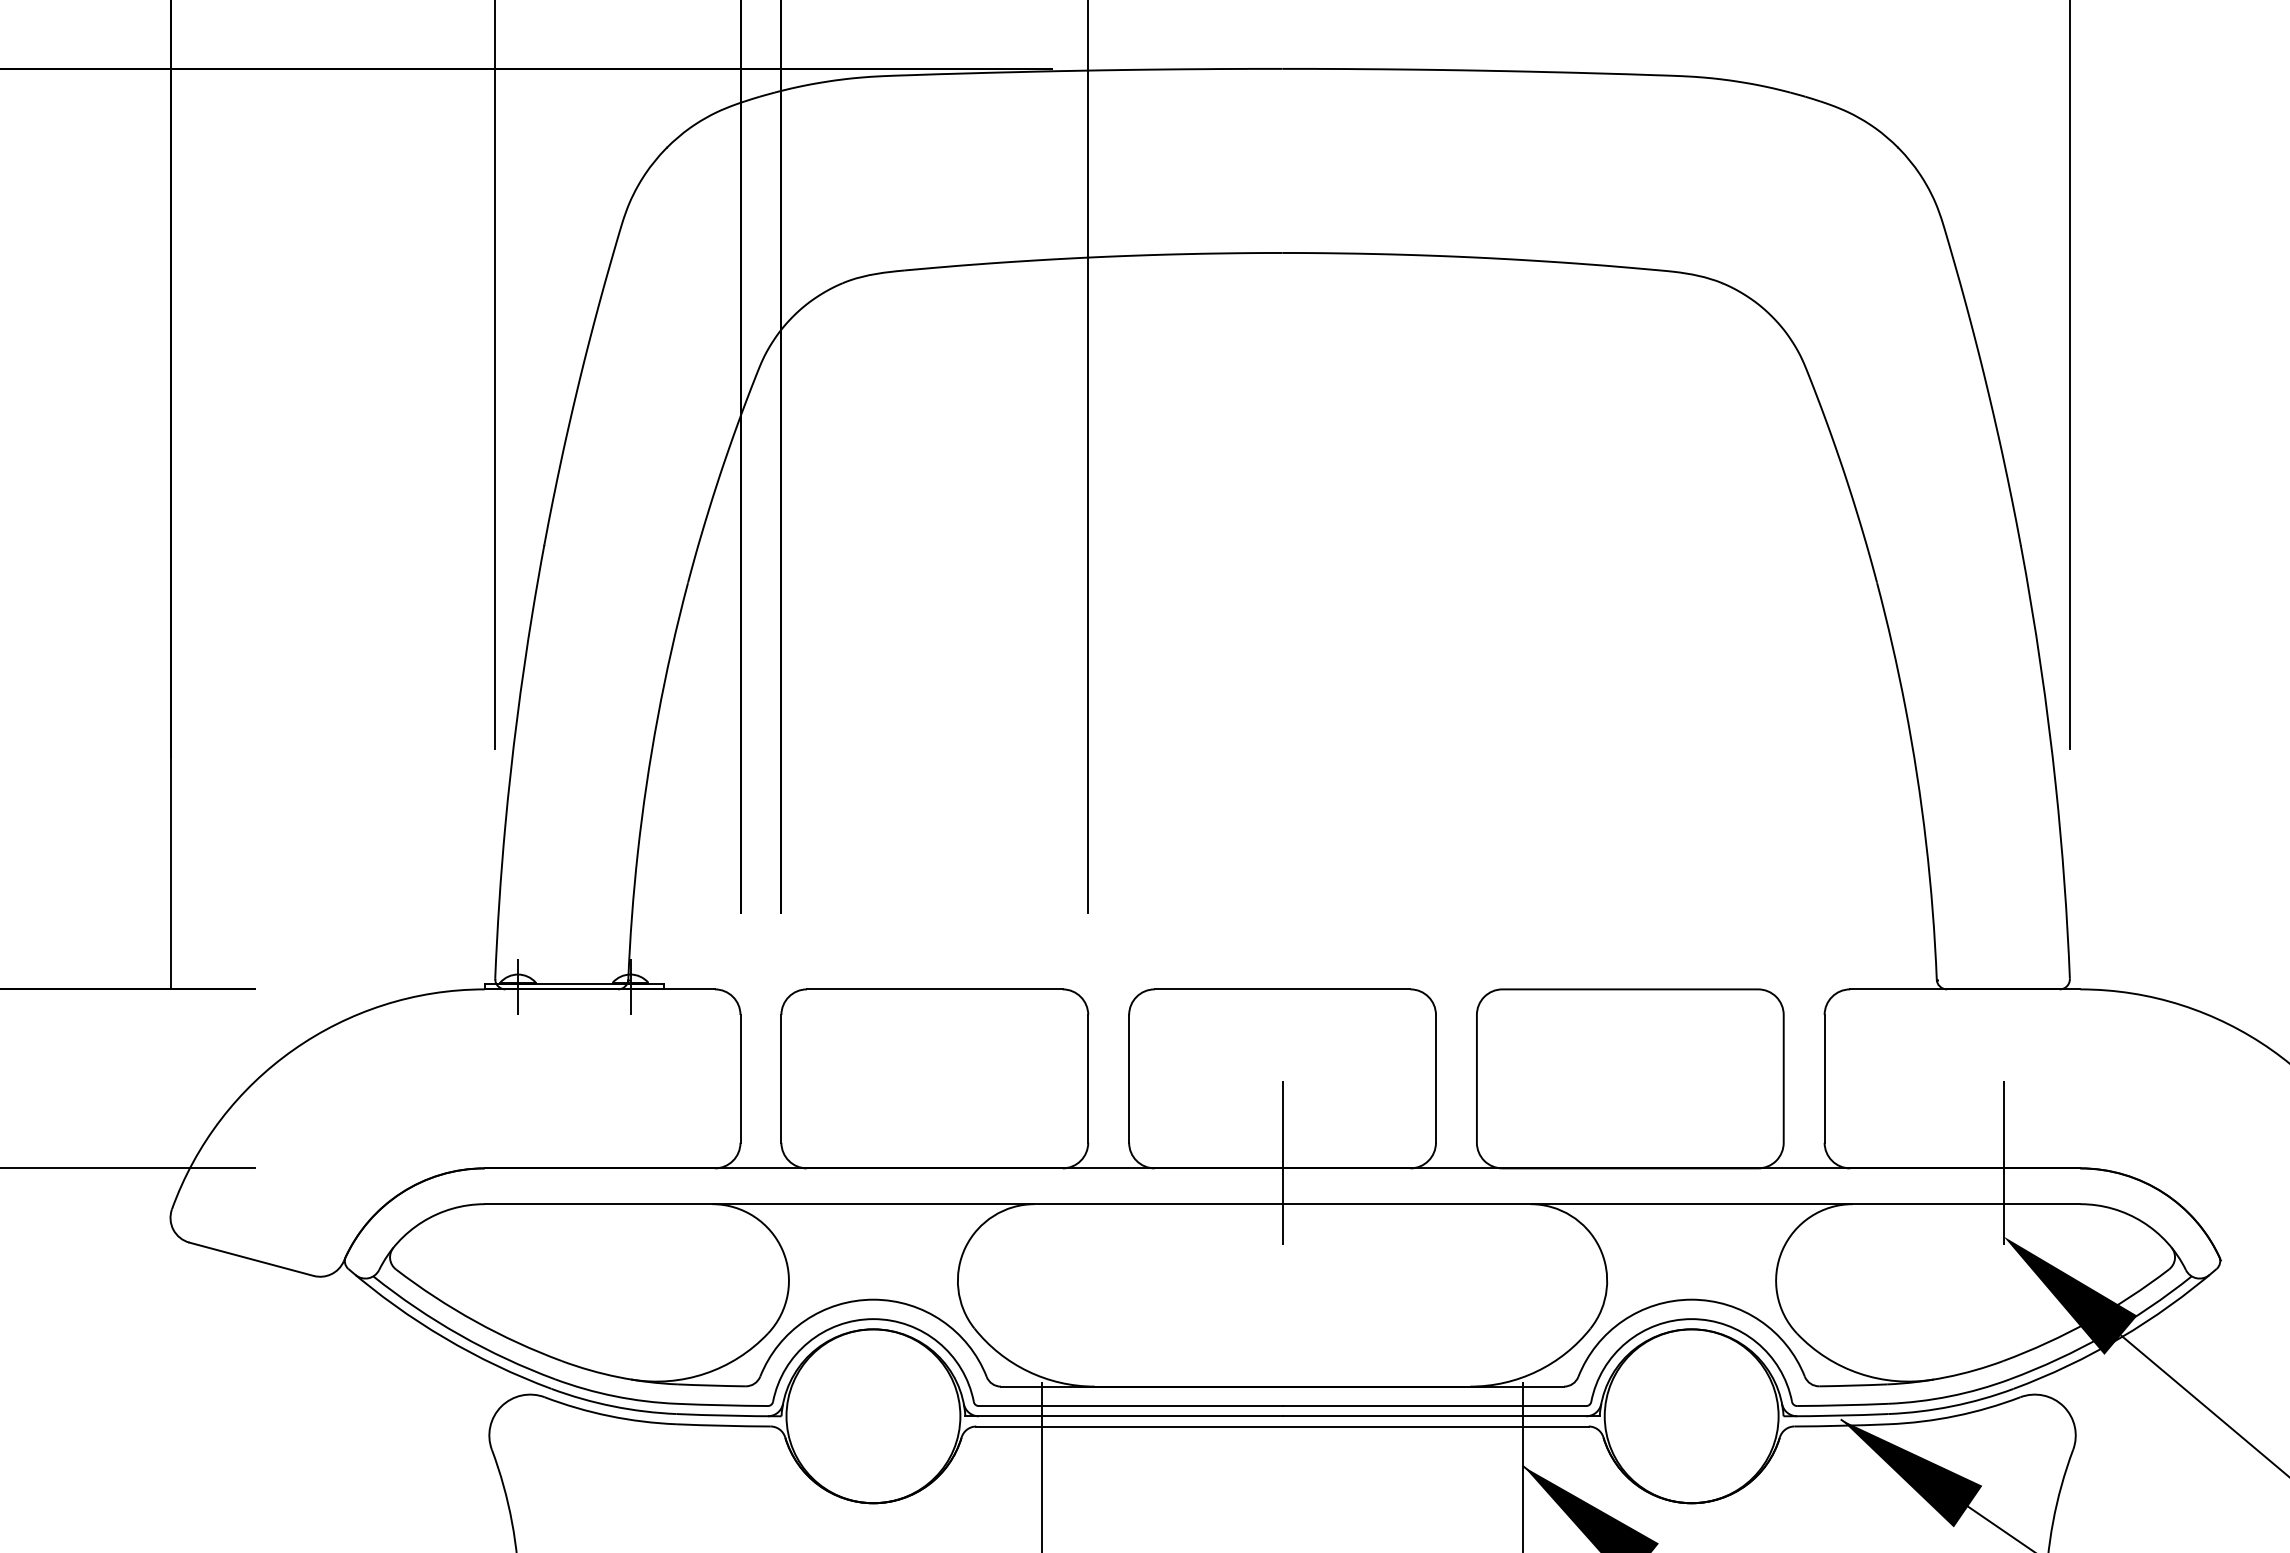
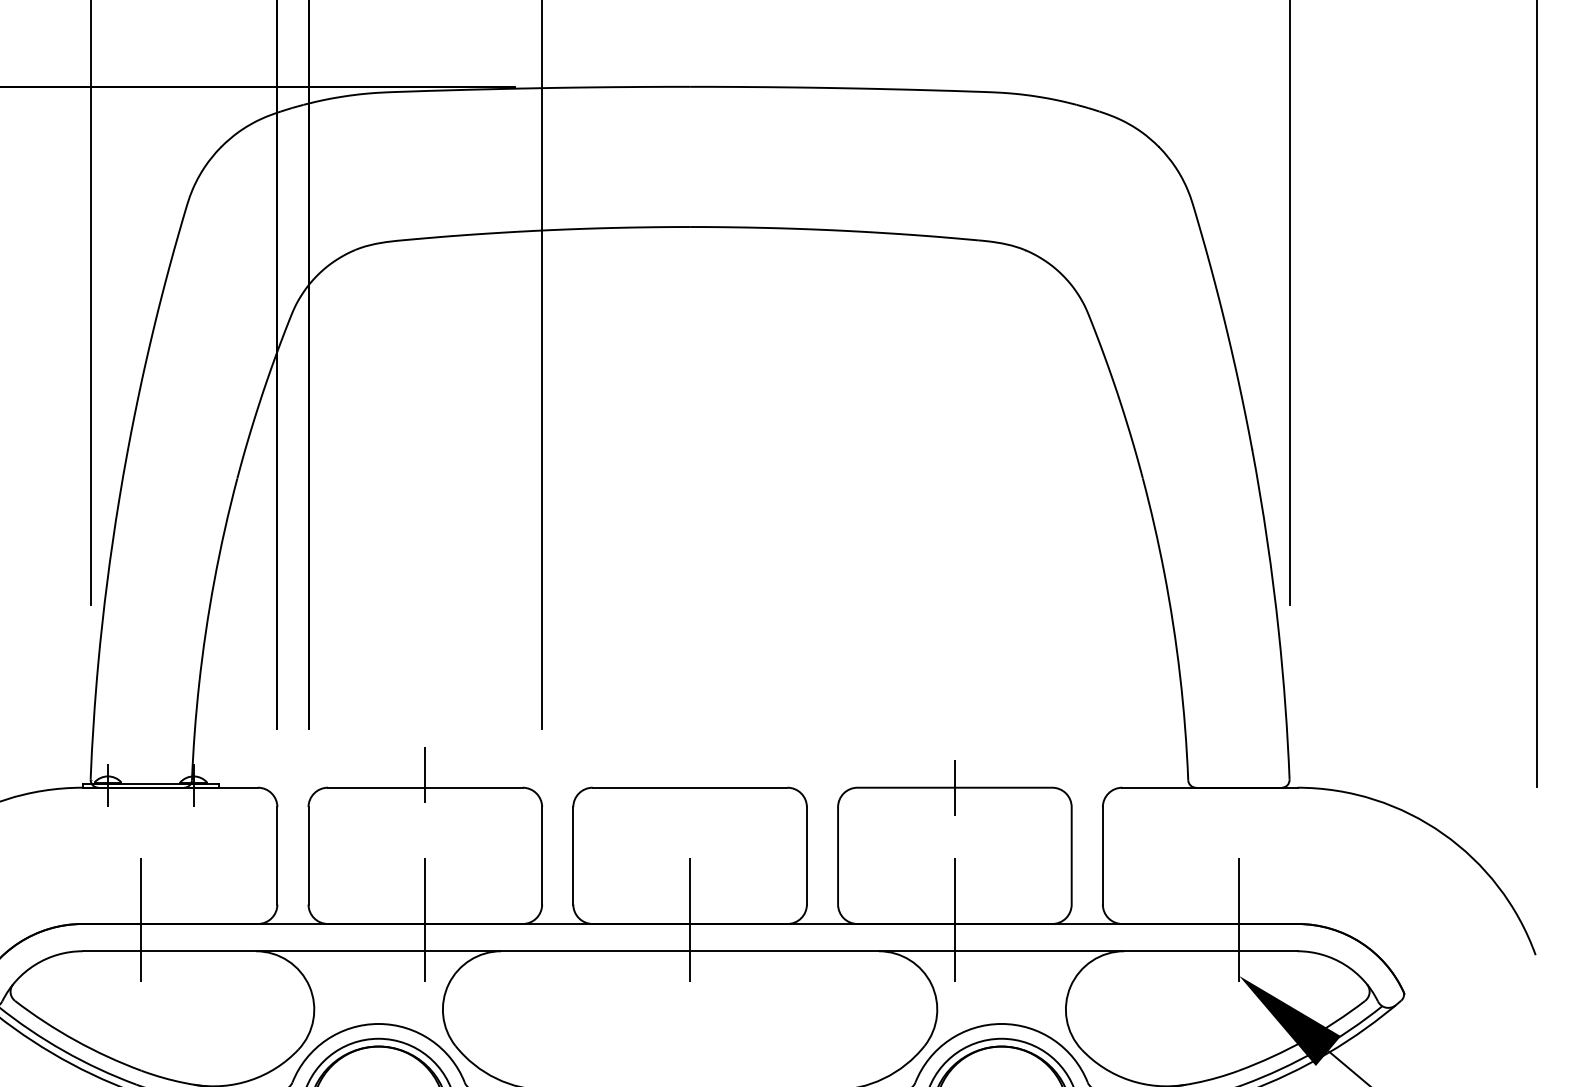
line: (934, 973) -> (425, 775), added
line: (1630, 989) -> (955, 787), added
line: (561, 1163) -> (141, 920), added
line: (934, 1163) -> (425, 920), added
line: (1630, 1163) -> (955, 920), added

